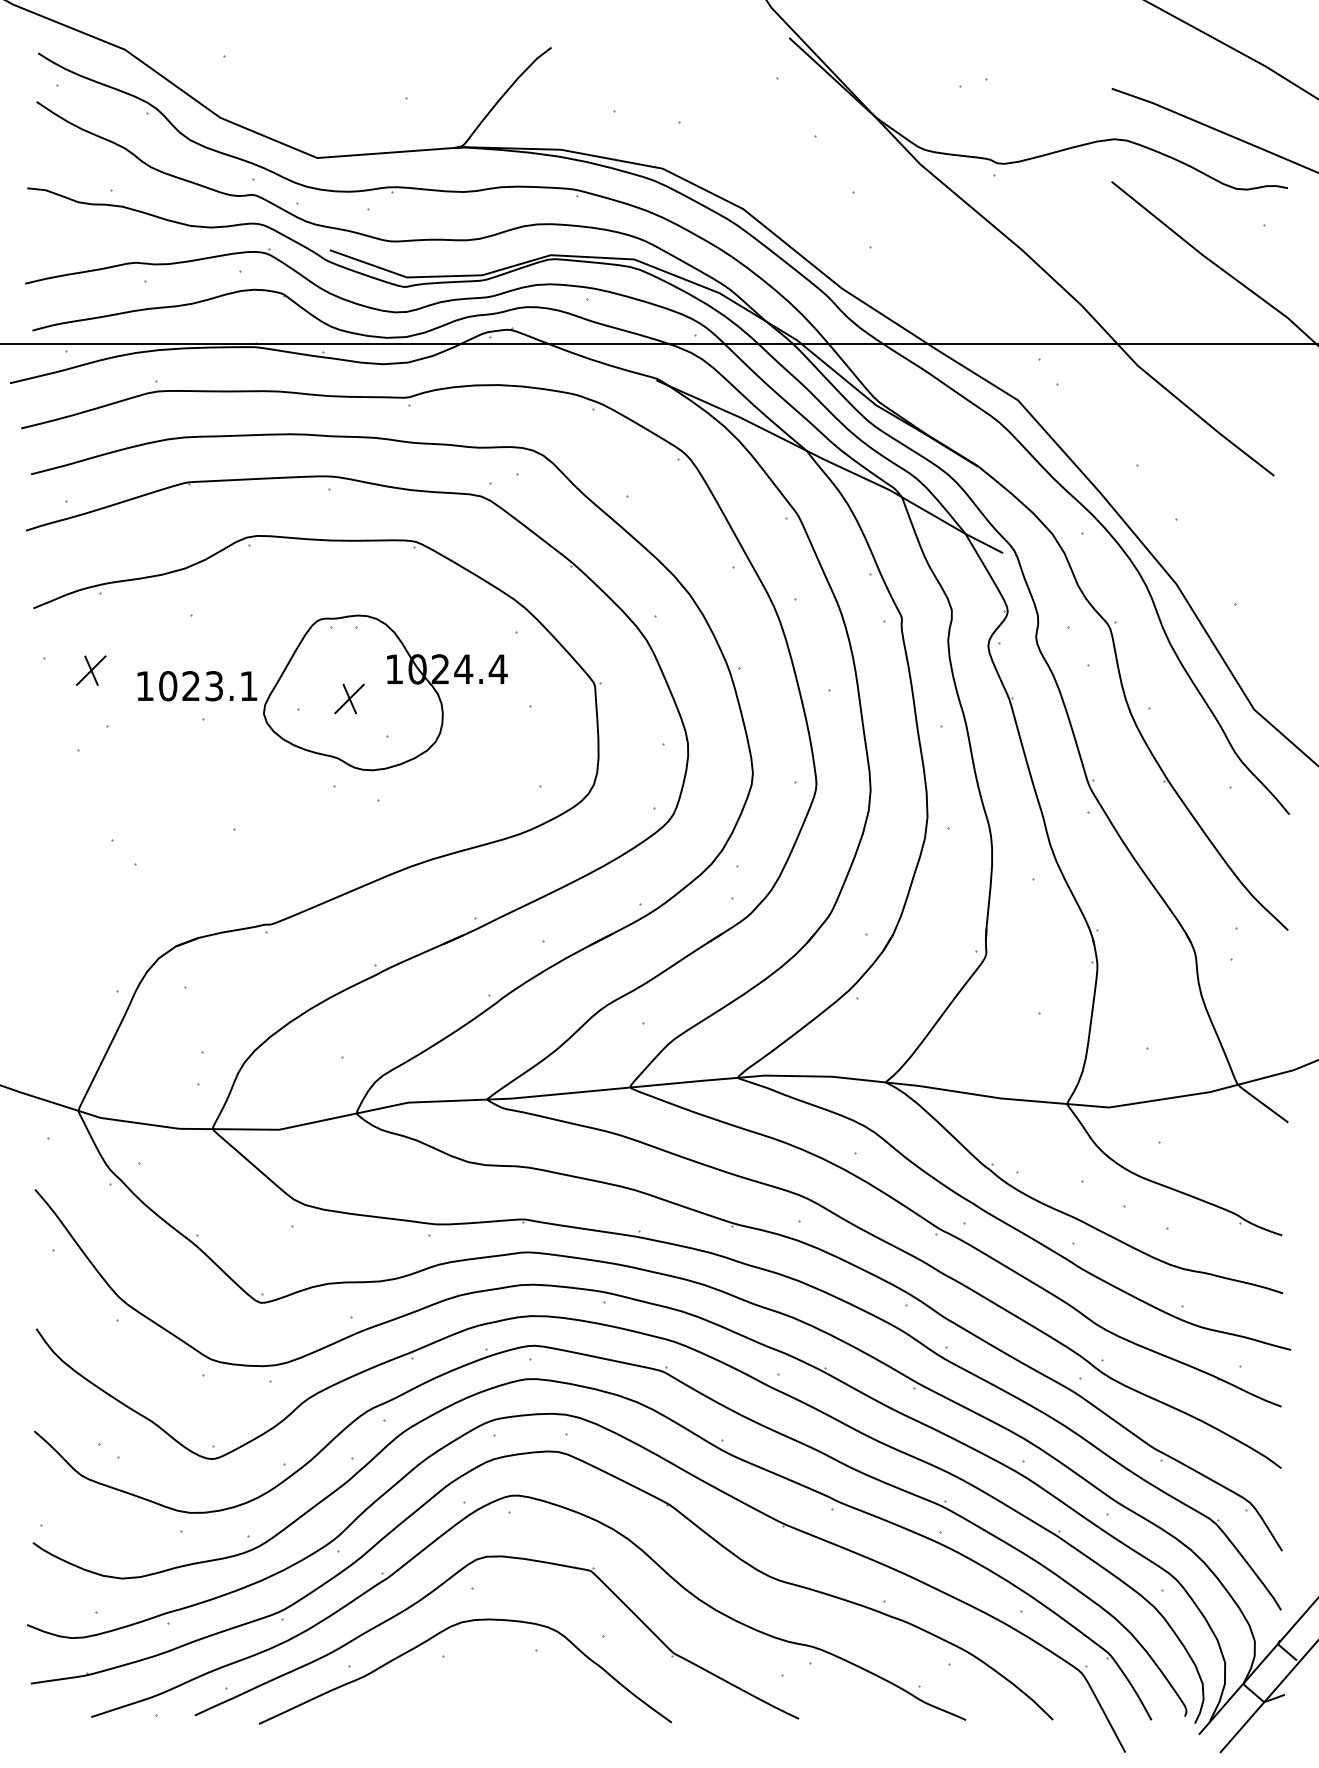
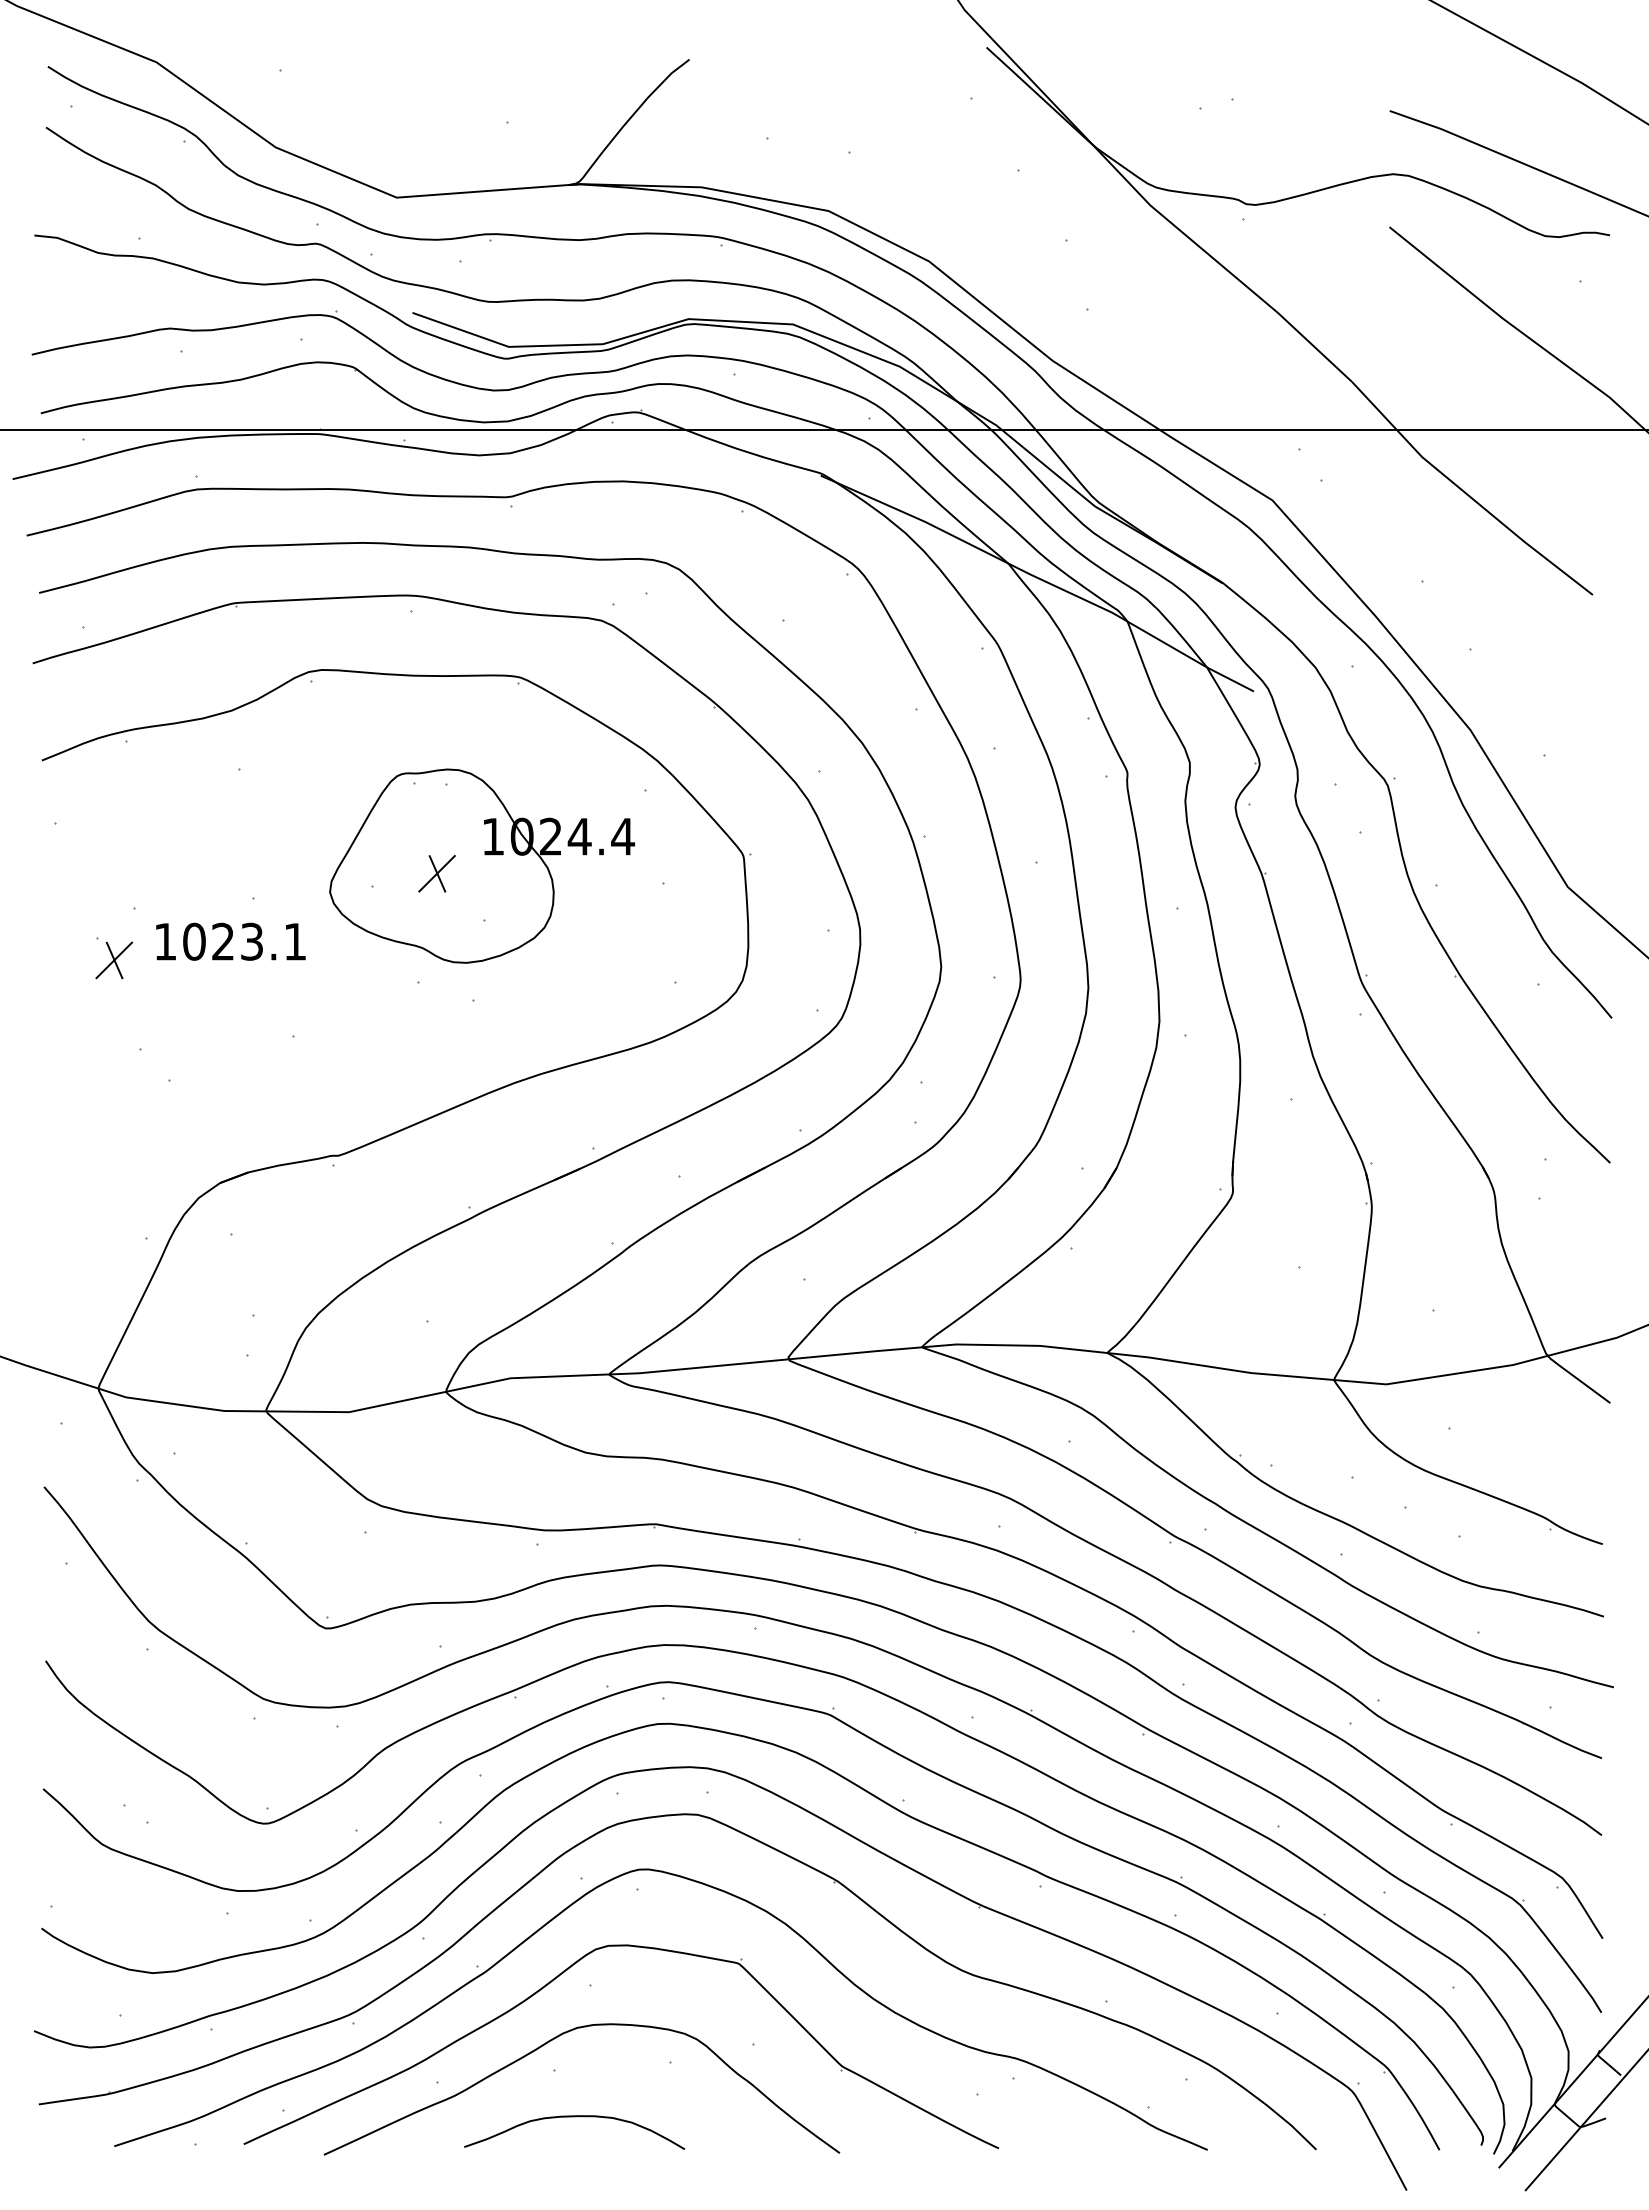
part: (91, 670) -> (114, 960), moved
text: (197, 685) -> (230, 941), moved
curve: (459, 1694) -> (574, 2117), added

